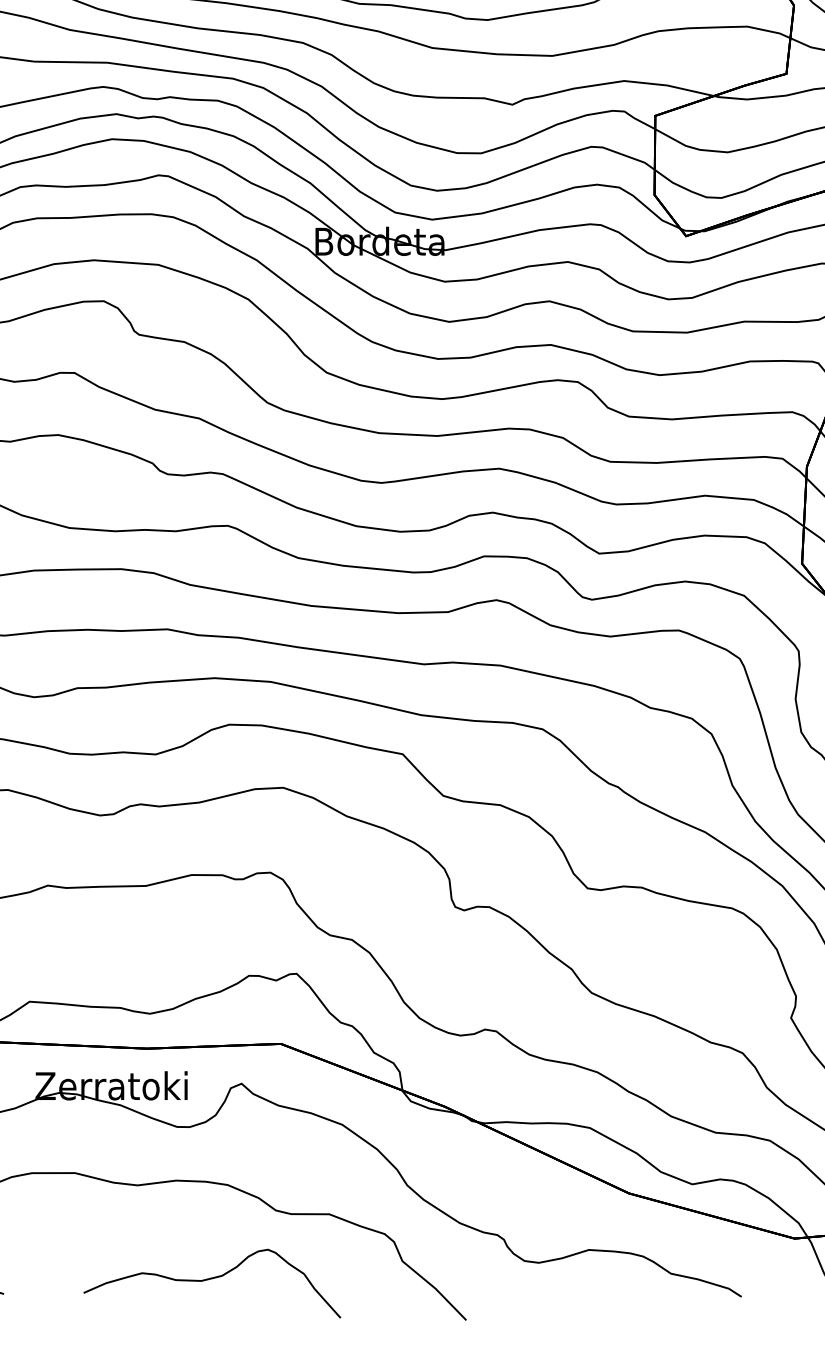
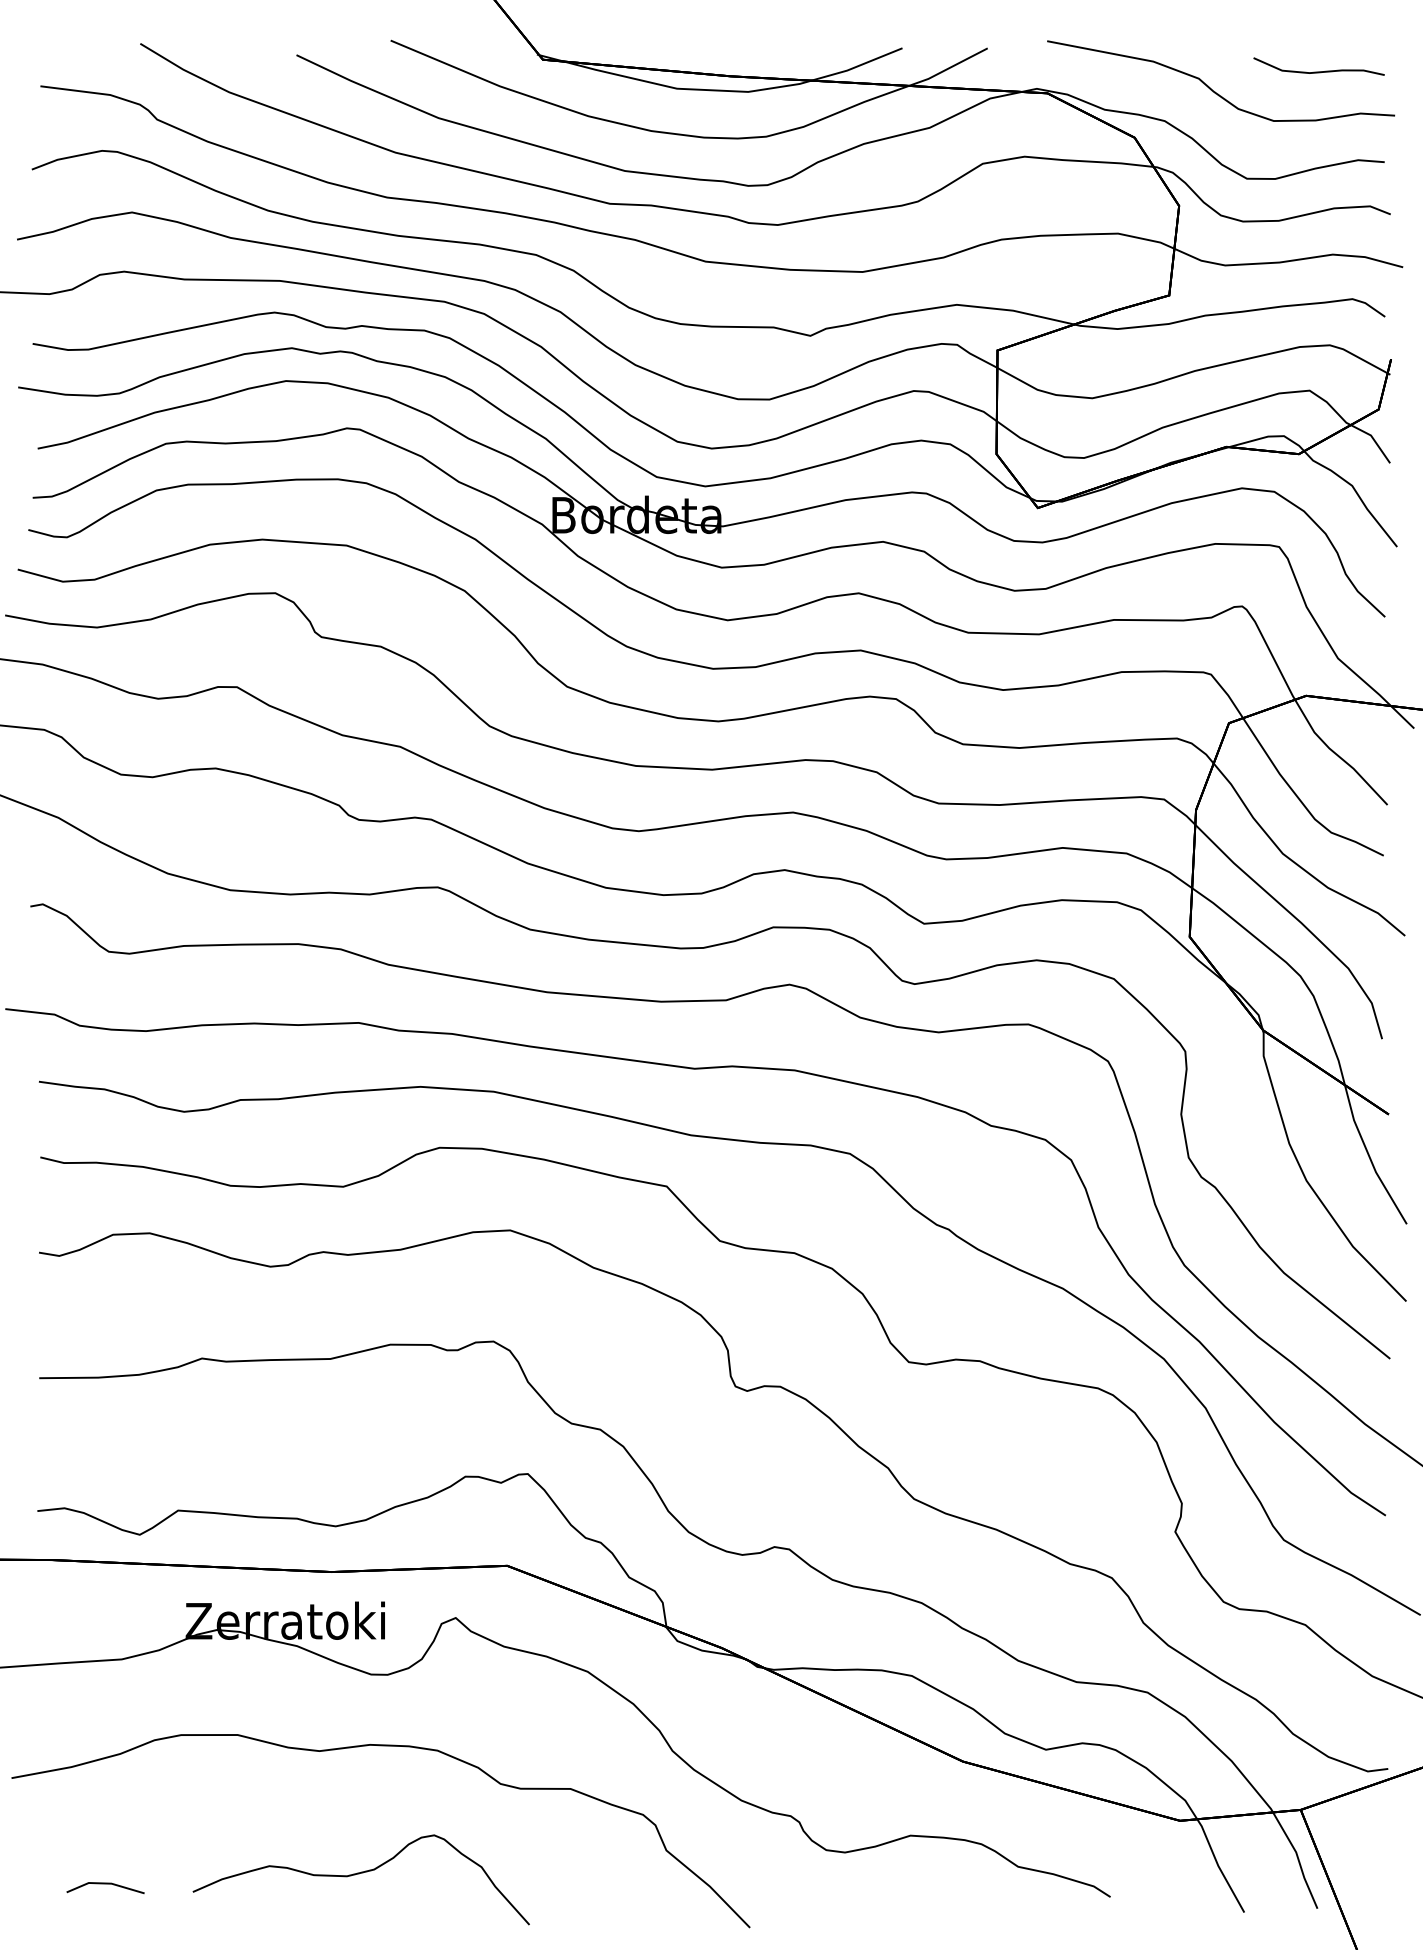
curve: (210, 1279) -> (359, 1874), moved

